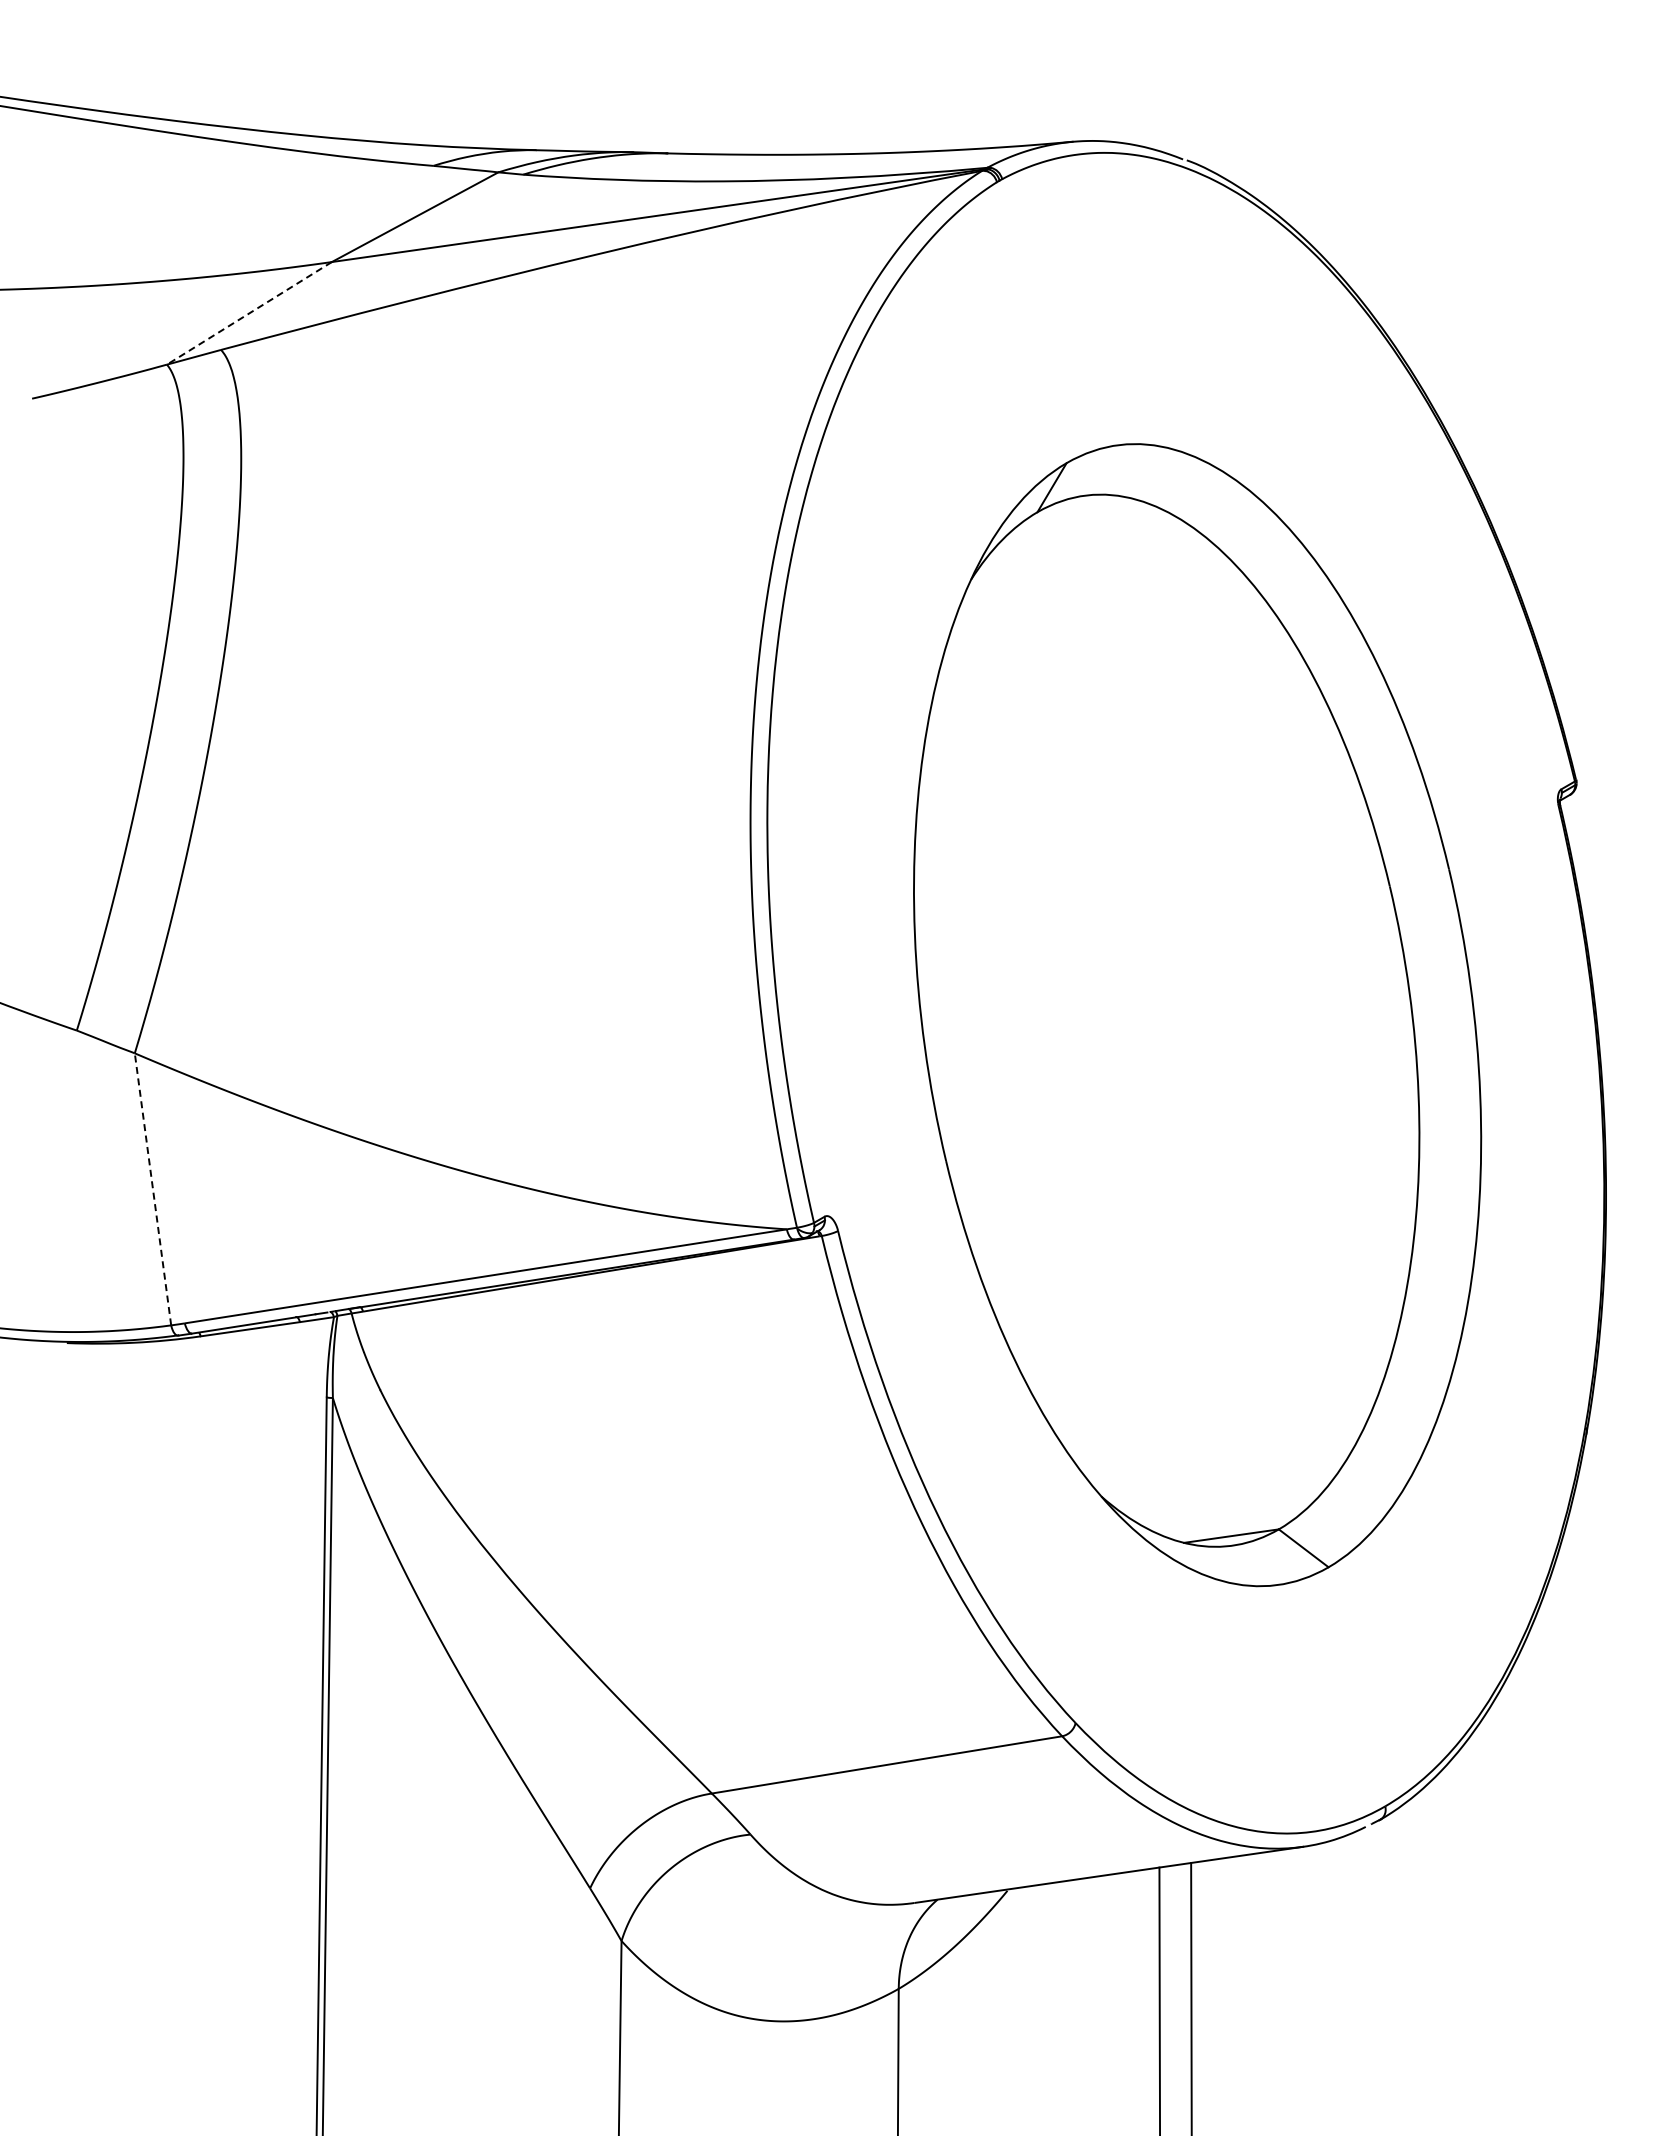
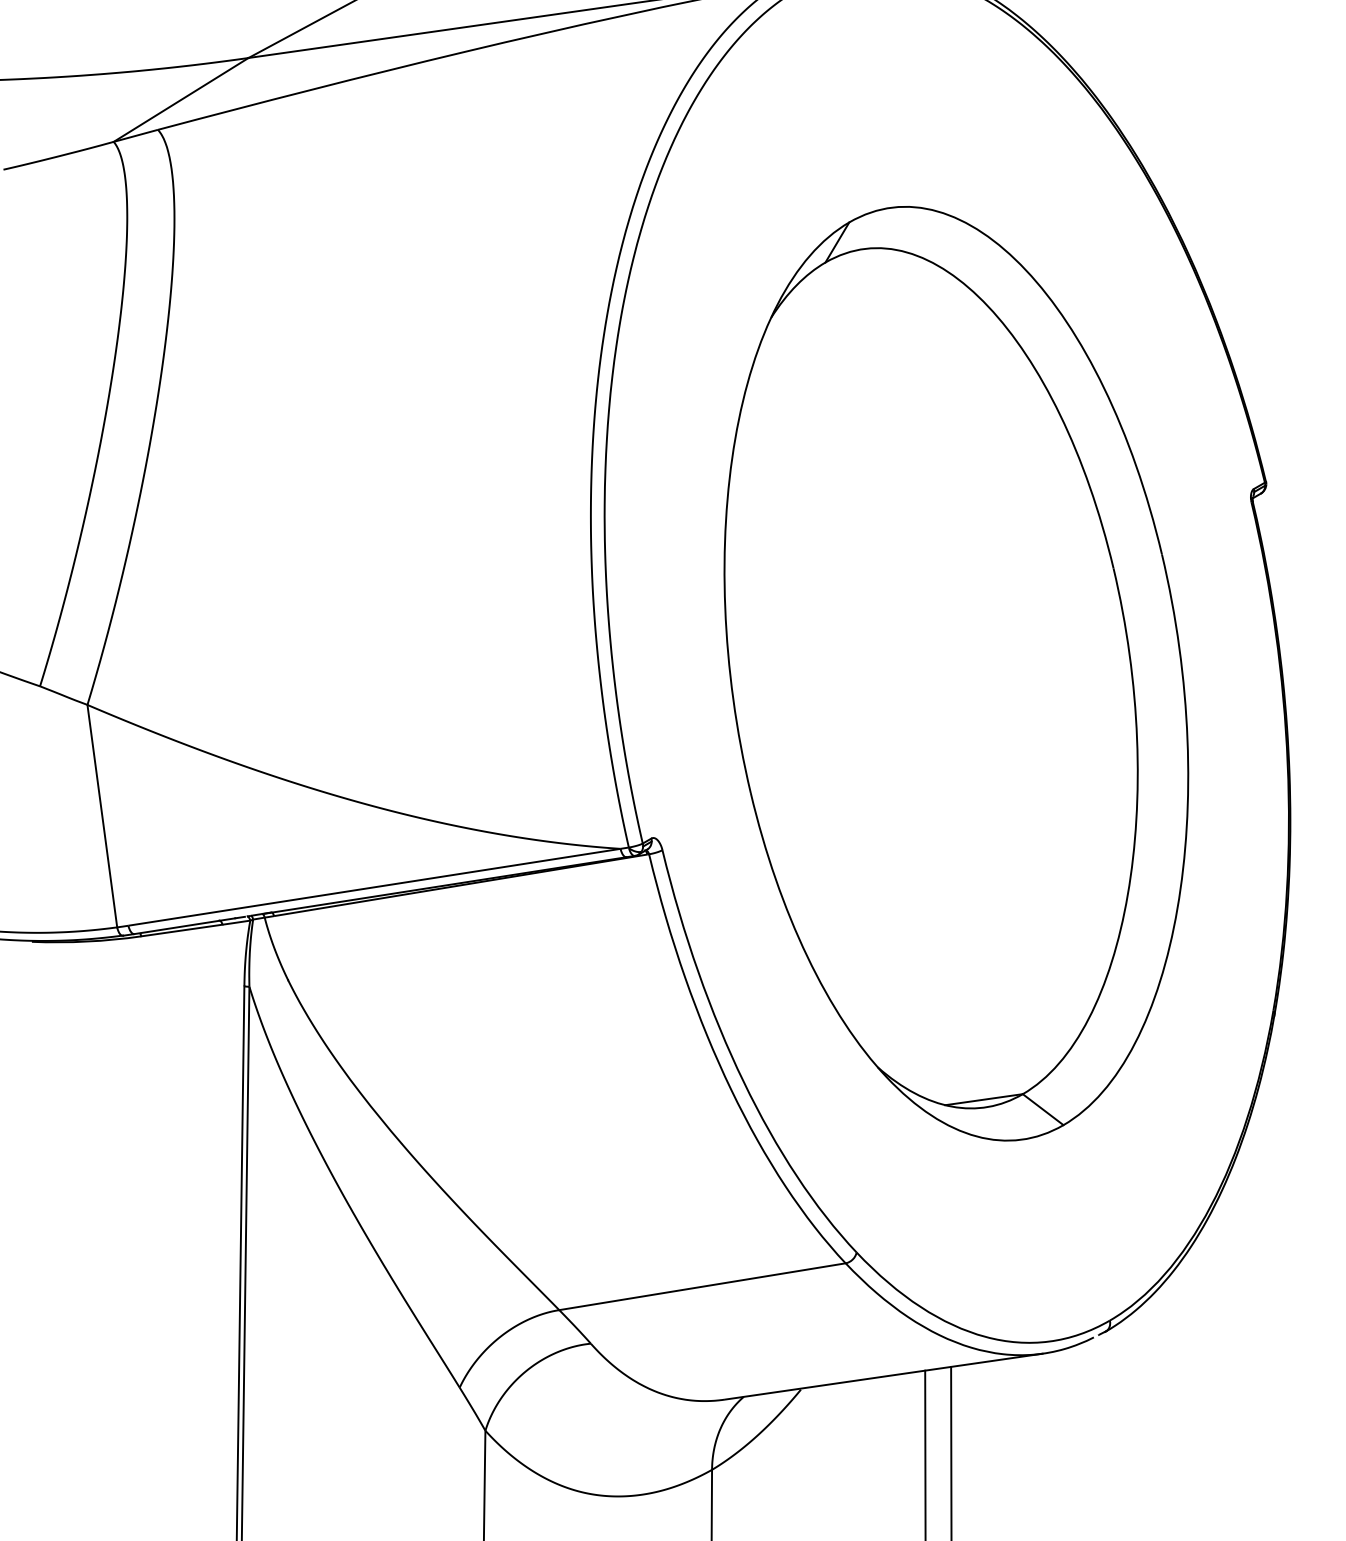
line: (249, 313) -> (181, 100), dashed -> solid
line: (152, 1188) -> (101, 815), dashed -> solid

